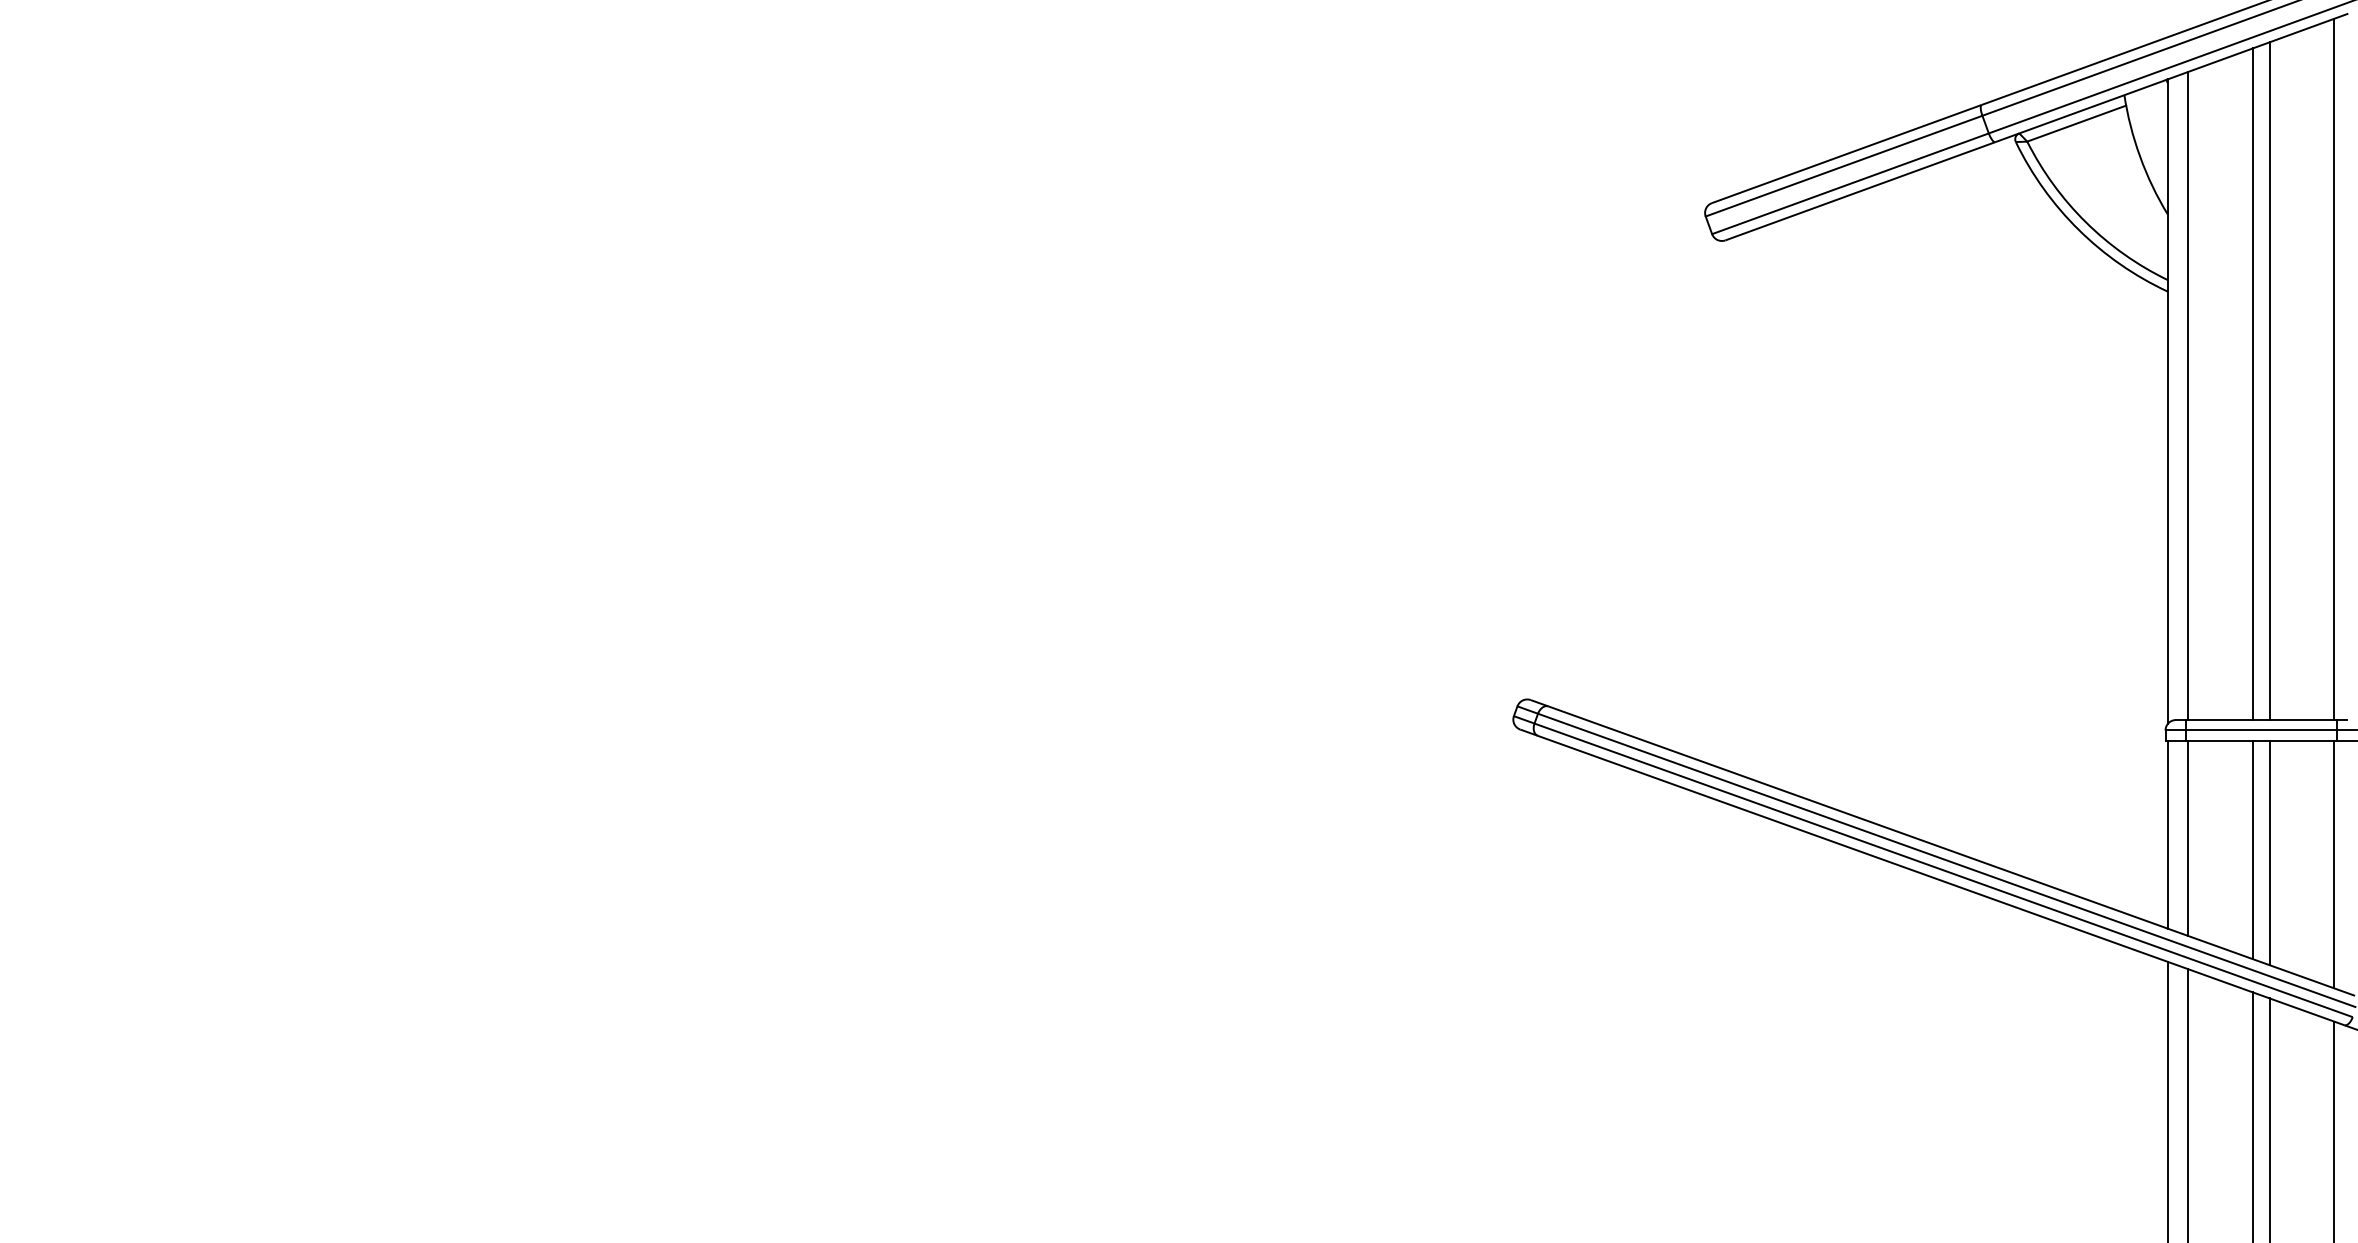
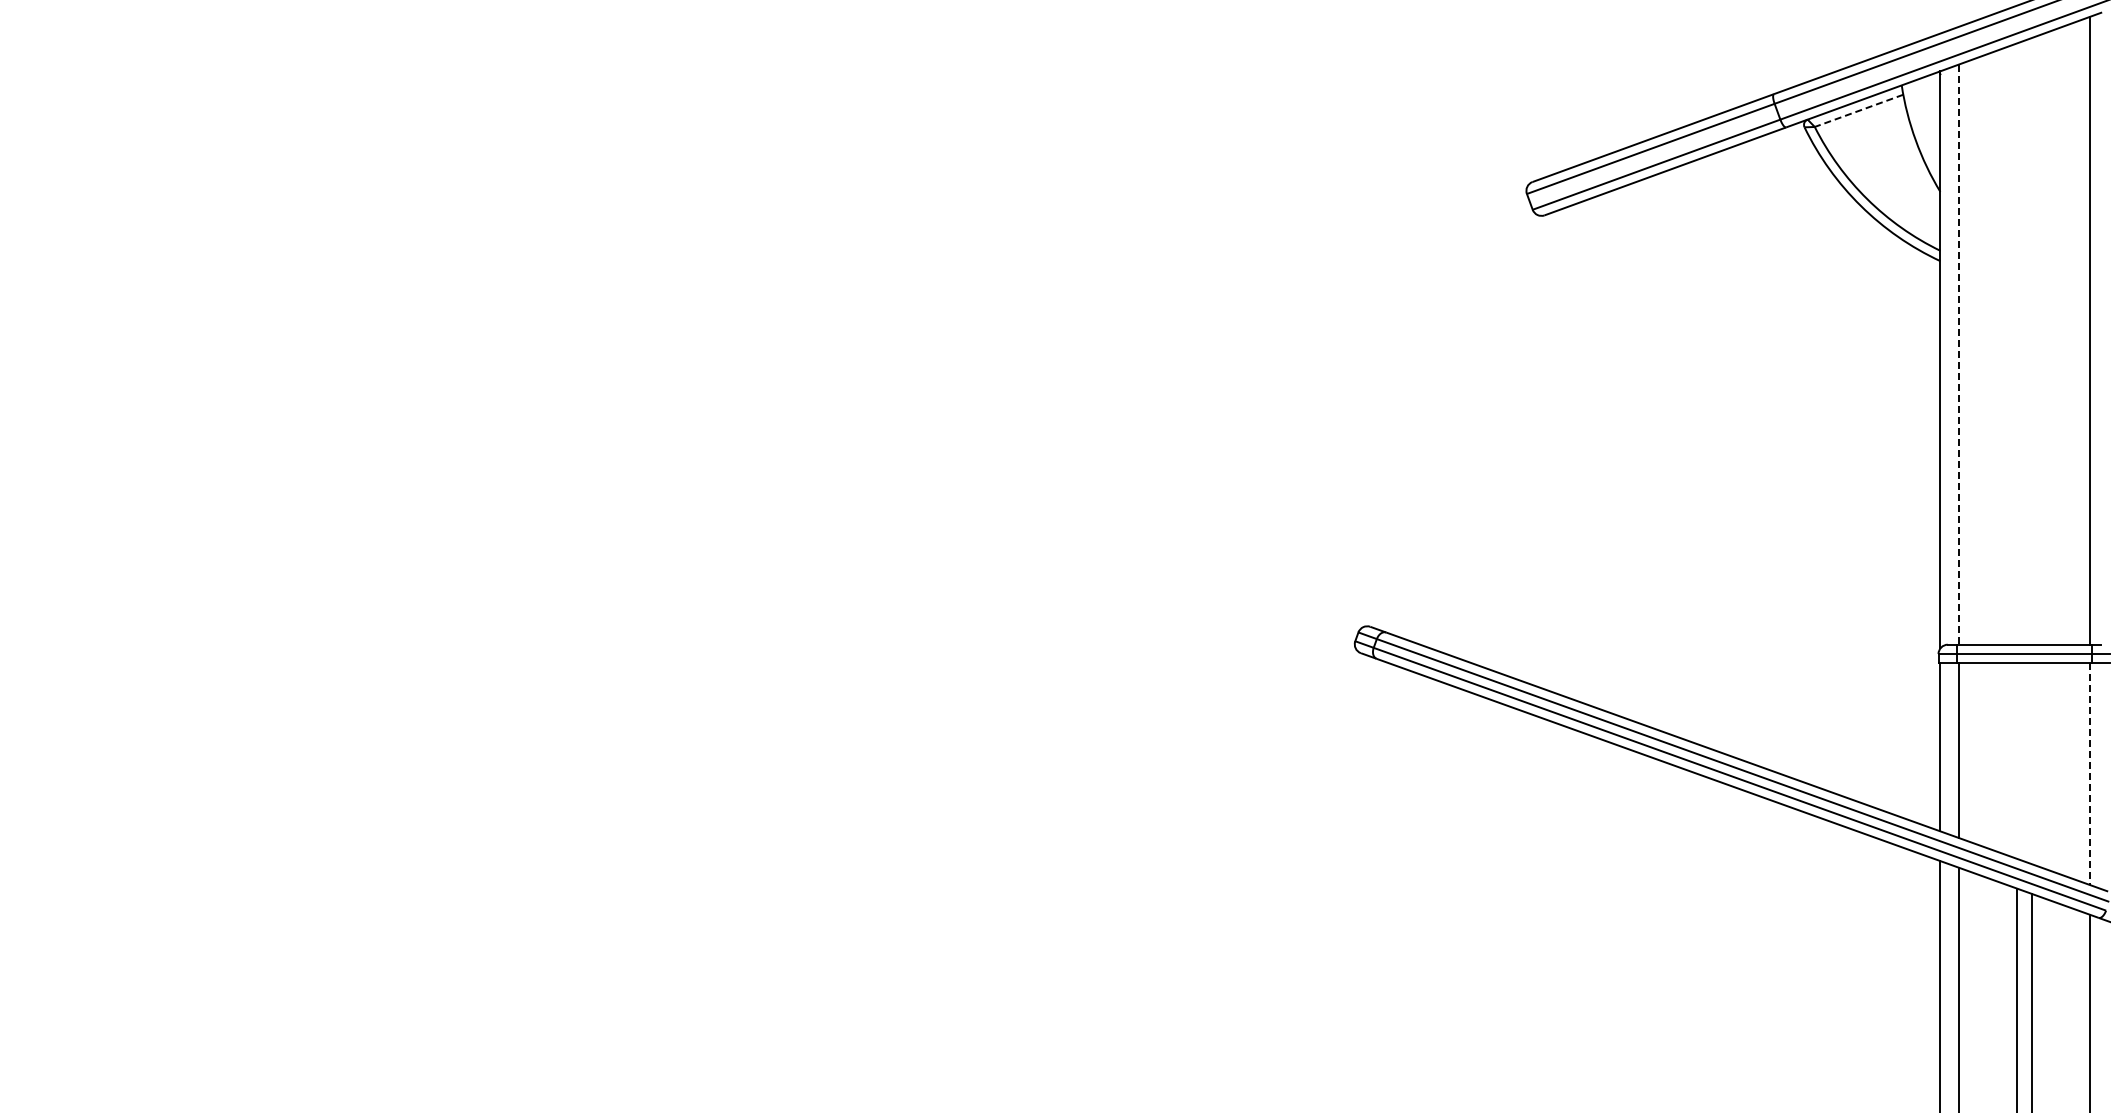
line: (2076, 124) -> (1858, 111), solid -> dashed
line: (2269, 381) -> (2031, 341), removed
line: (2252, 383) -> (2016, 343), removed
line: (2188, 396) -> (1959, 355), solid -> dashed
line: (2252, 849) -> (2016, 760), removed
line: (2269, 852) -> (2031, 763), removed
line: (2334, 865) -> (2089, 774), solid -> dashed

